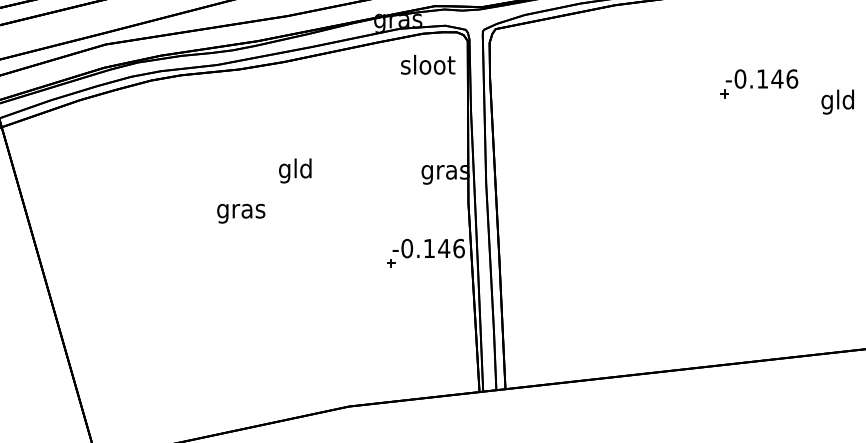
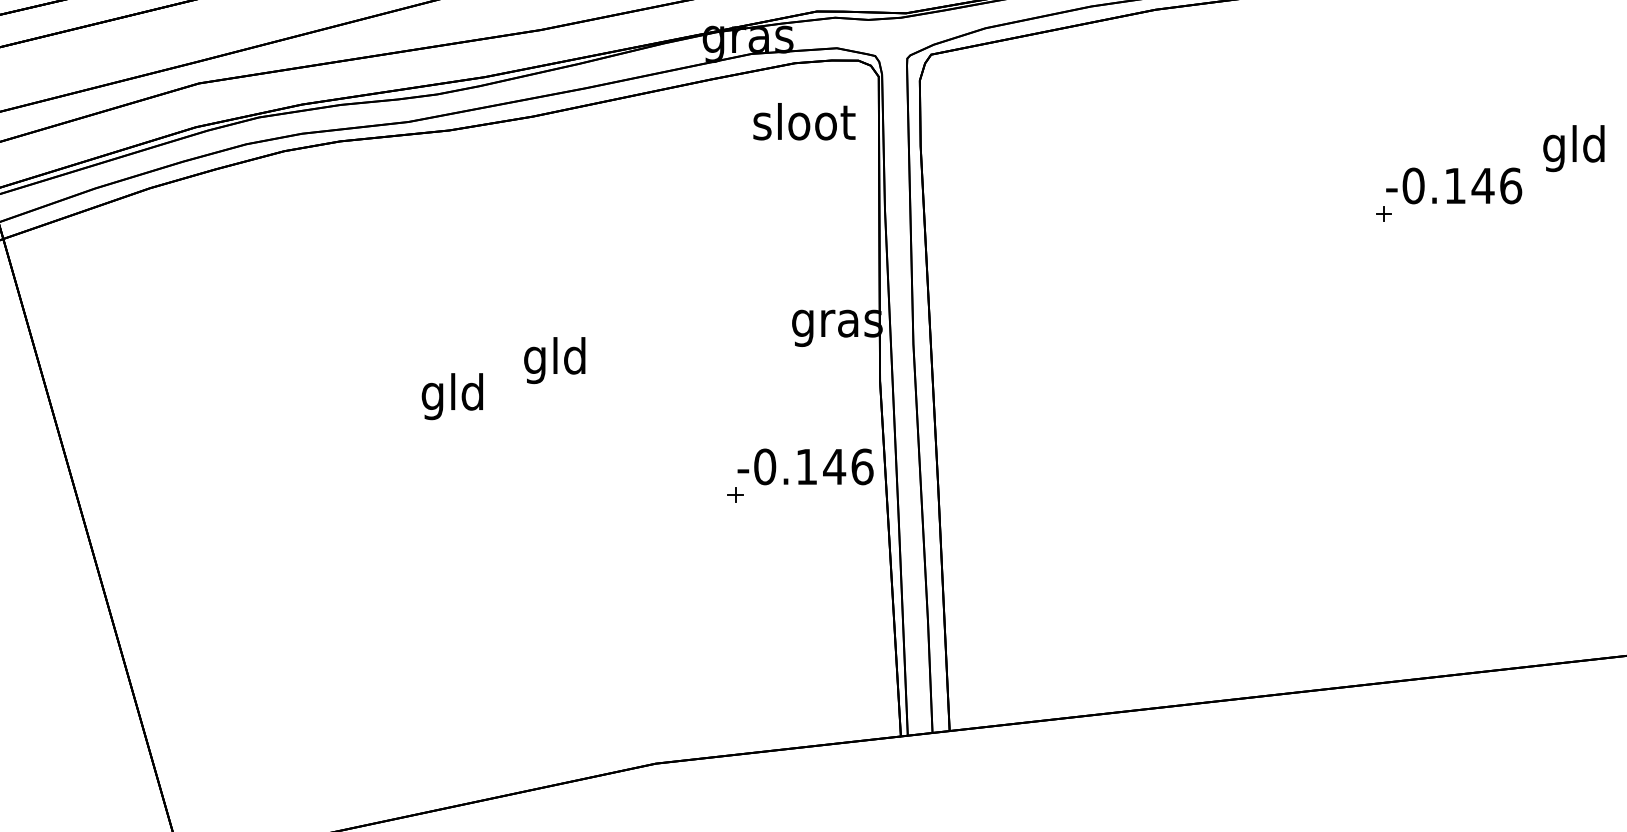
part: (759, 83) -> (1449, 194), moved
text: (837, 101) -> (1573, 147), moved
text: (295, 170) -> (555, 359), moved
text: (241, 210) -> (453, 395), gras -> gld

